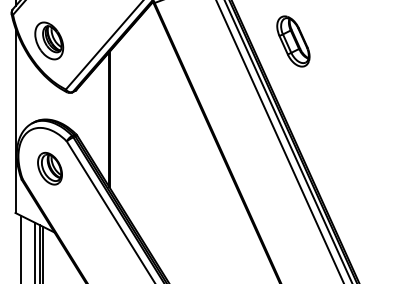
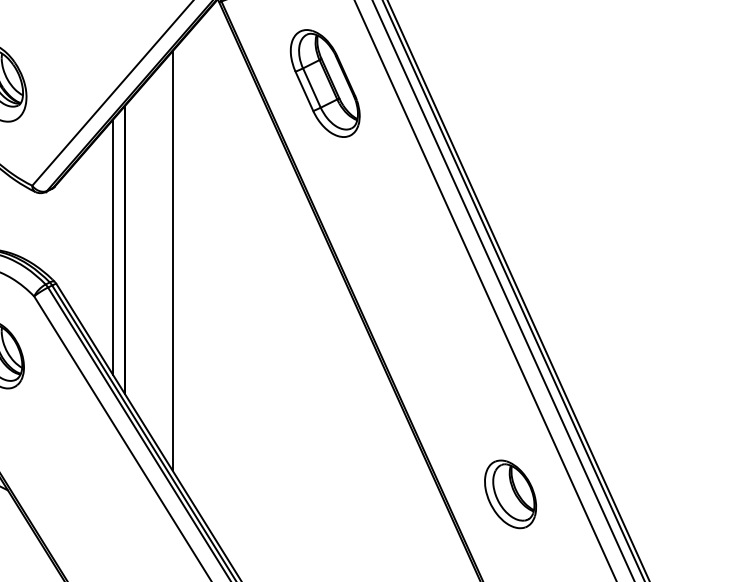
part: (293, 41) -> (325, 83), moved
line: (103, 118) -> (112, 247), added
line: (131, 124) -> (172, 260), added
part: (290, 234) -> (510, 494), added

